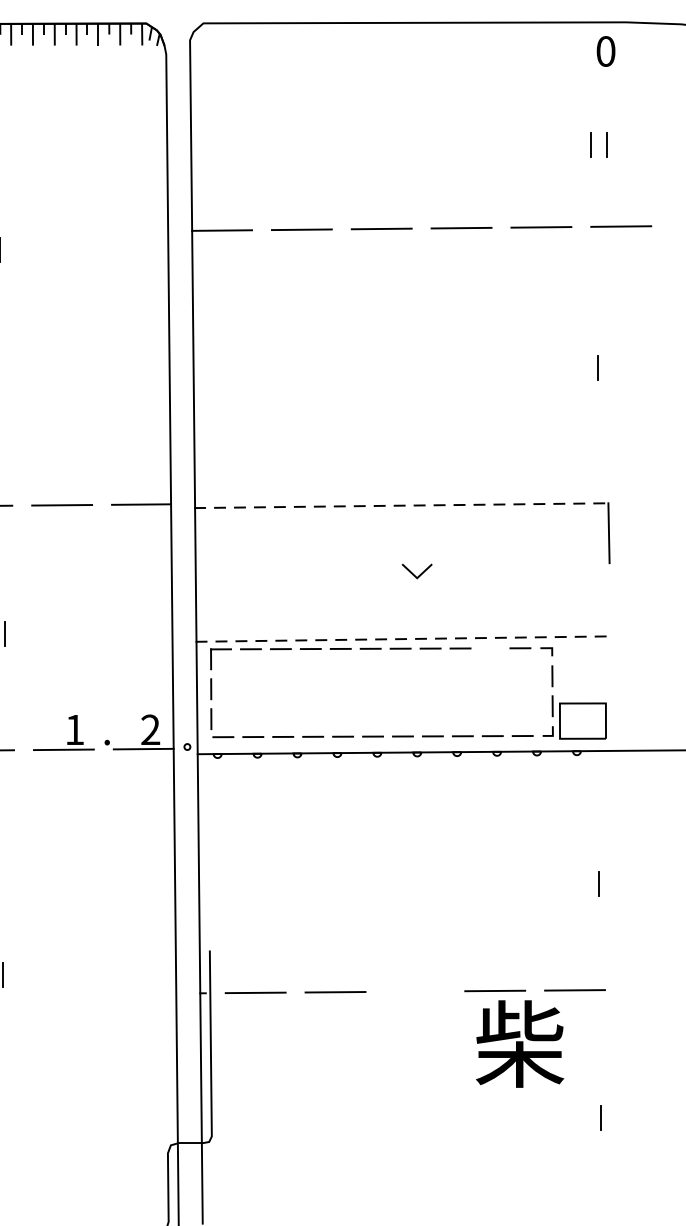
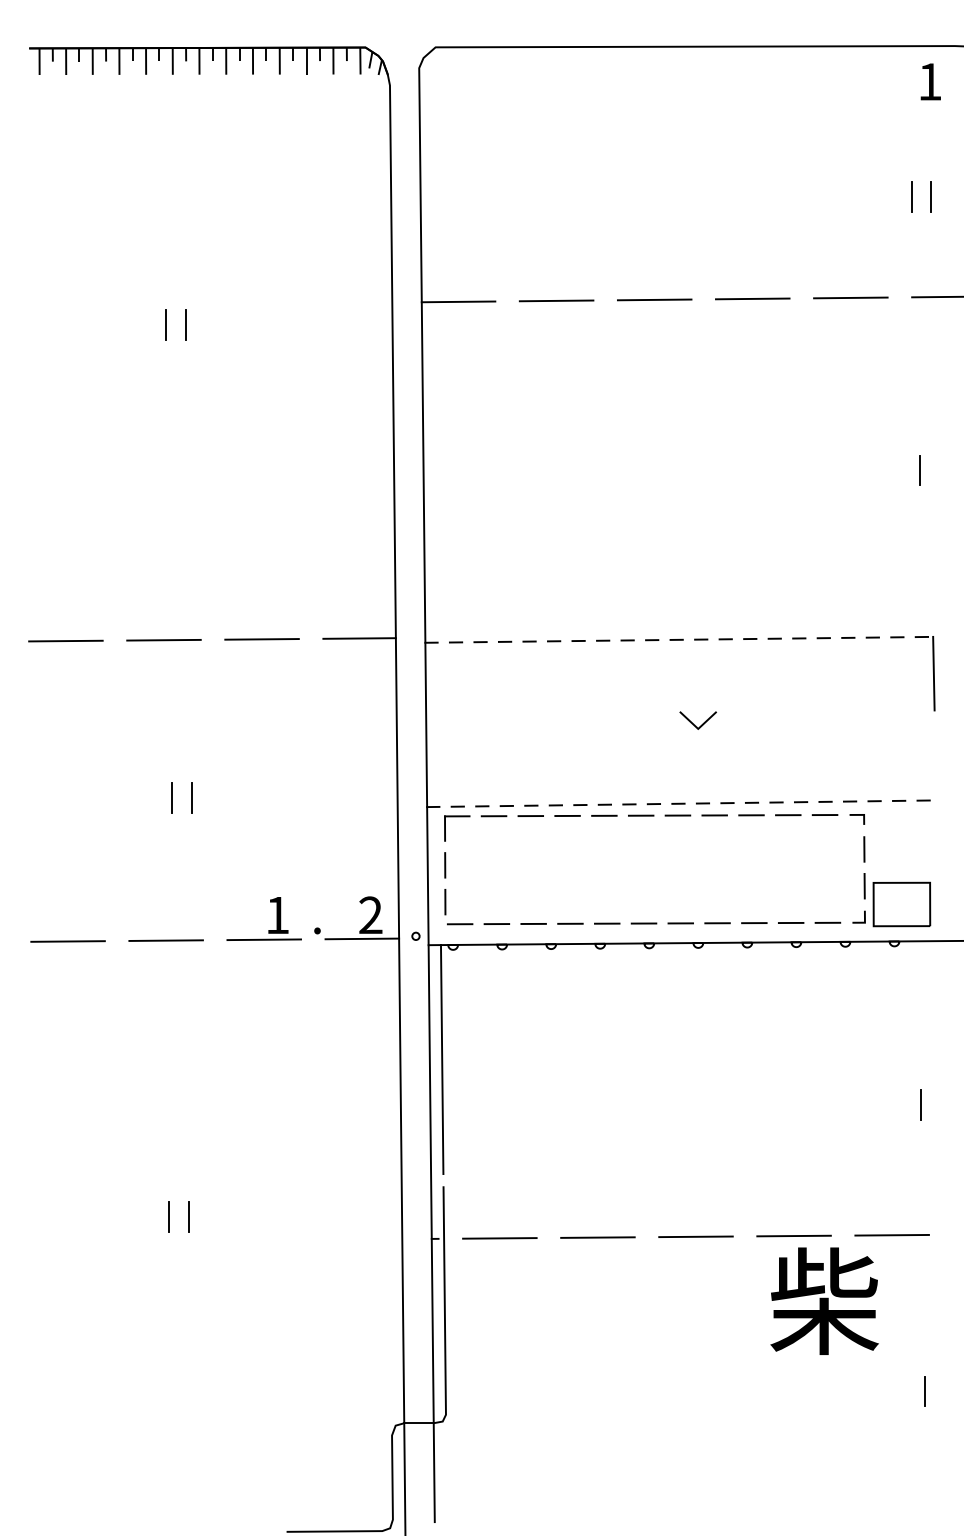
text: (606, 51) -> (930, 81), 0 -> 1
line: (490, 648) -> (788, 815), added
line: (208, 847) -> (441, 1059), added
line: (414, 991) -> (695, 1236), added

